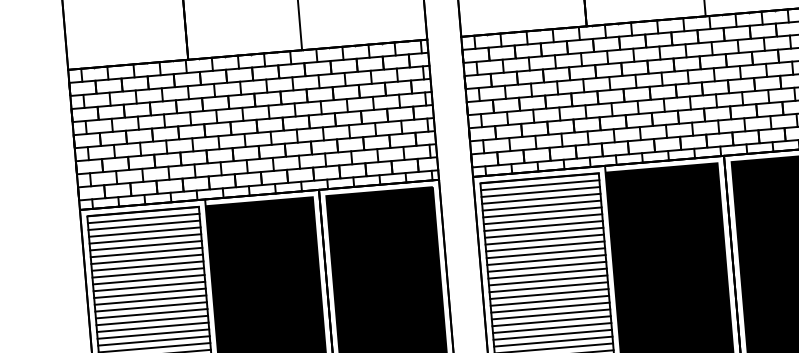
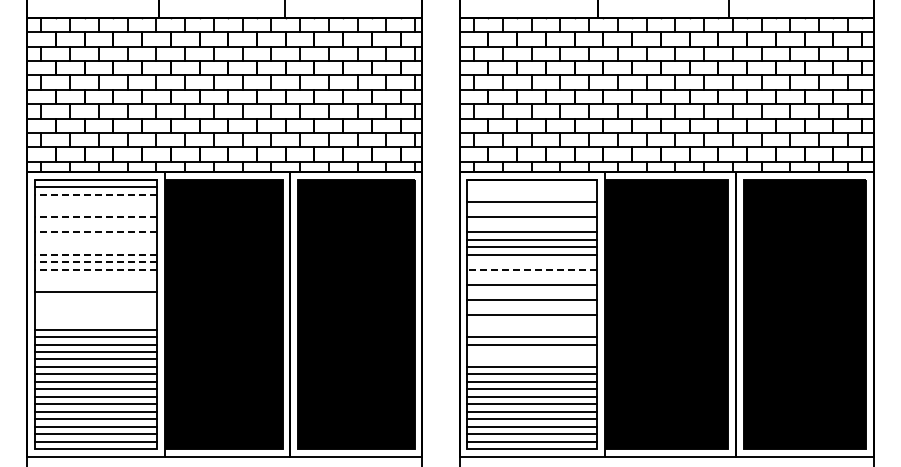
line: (540, 185) -> (532, 187), removed
line: (540, 191) -> (532, 194), removed
line: (542, 205) -> (532, 209), removed
line: (543, 218) -> (532, 224), removed
line: (143, 225) -> (95, 194), solid -> dashed
line: (144, 232) -> (95, 202), removed
line: (145, 238) -> (95, 209), removed
line: (145, 245) -> (95, 217), solid -> dashed
line: (146, 252) -> (95, 224), removed
line: (546, 253) -> (532, 262), removed
line: (146, 259) -> (95, 232), solid -> dashed
line: (545, 259) -> (531, 269), solid -> dashed
line: (147, 265) -> (95, 239), removed
line: (547, 267) -> (532, 277), removed
line: (147, 273) -> (95, 247), removed
line: (148, 279) -> (95, 254), solid -> dashed
line: (548, 280) -> (532, 292), removed
line: (149, 286) -> (95, 262), solid -> dashed
line: (149, 293) -> (95, 269), solid -> dashed
line: (549, 294) -> (532, 307), removed
line: (150, 300) -> (95, 277), removed
line: (150, 306) -> (95, 284), removed
line: (550, 308) -> (532, 322), removed
line: (551, 314) -> (532, 329), removed
line: (151, 320) -> (95, 299), removed
line: (152, 327) -> (95, 307), removed
line: (153, 334) -> (95, 314), removed
line: (552, 335) -> (532, 352), removed
line: (153, 341) -> (95, 322), removed
line: (553, 341) -> (532, 359), removed

